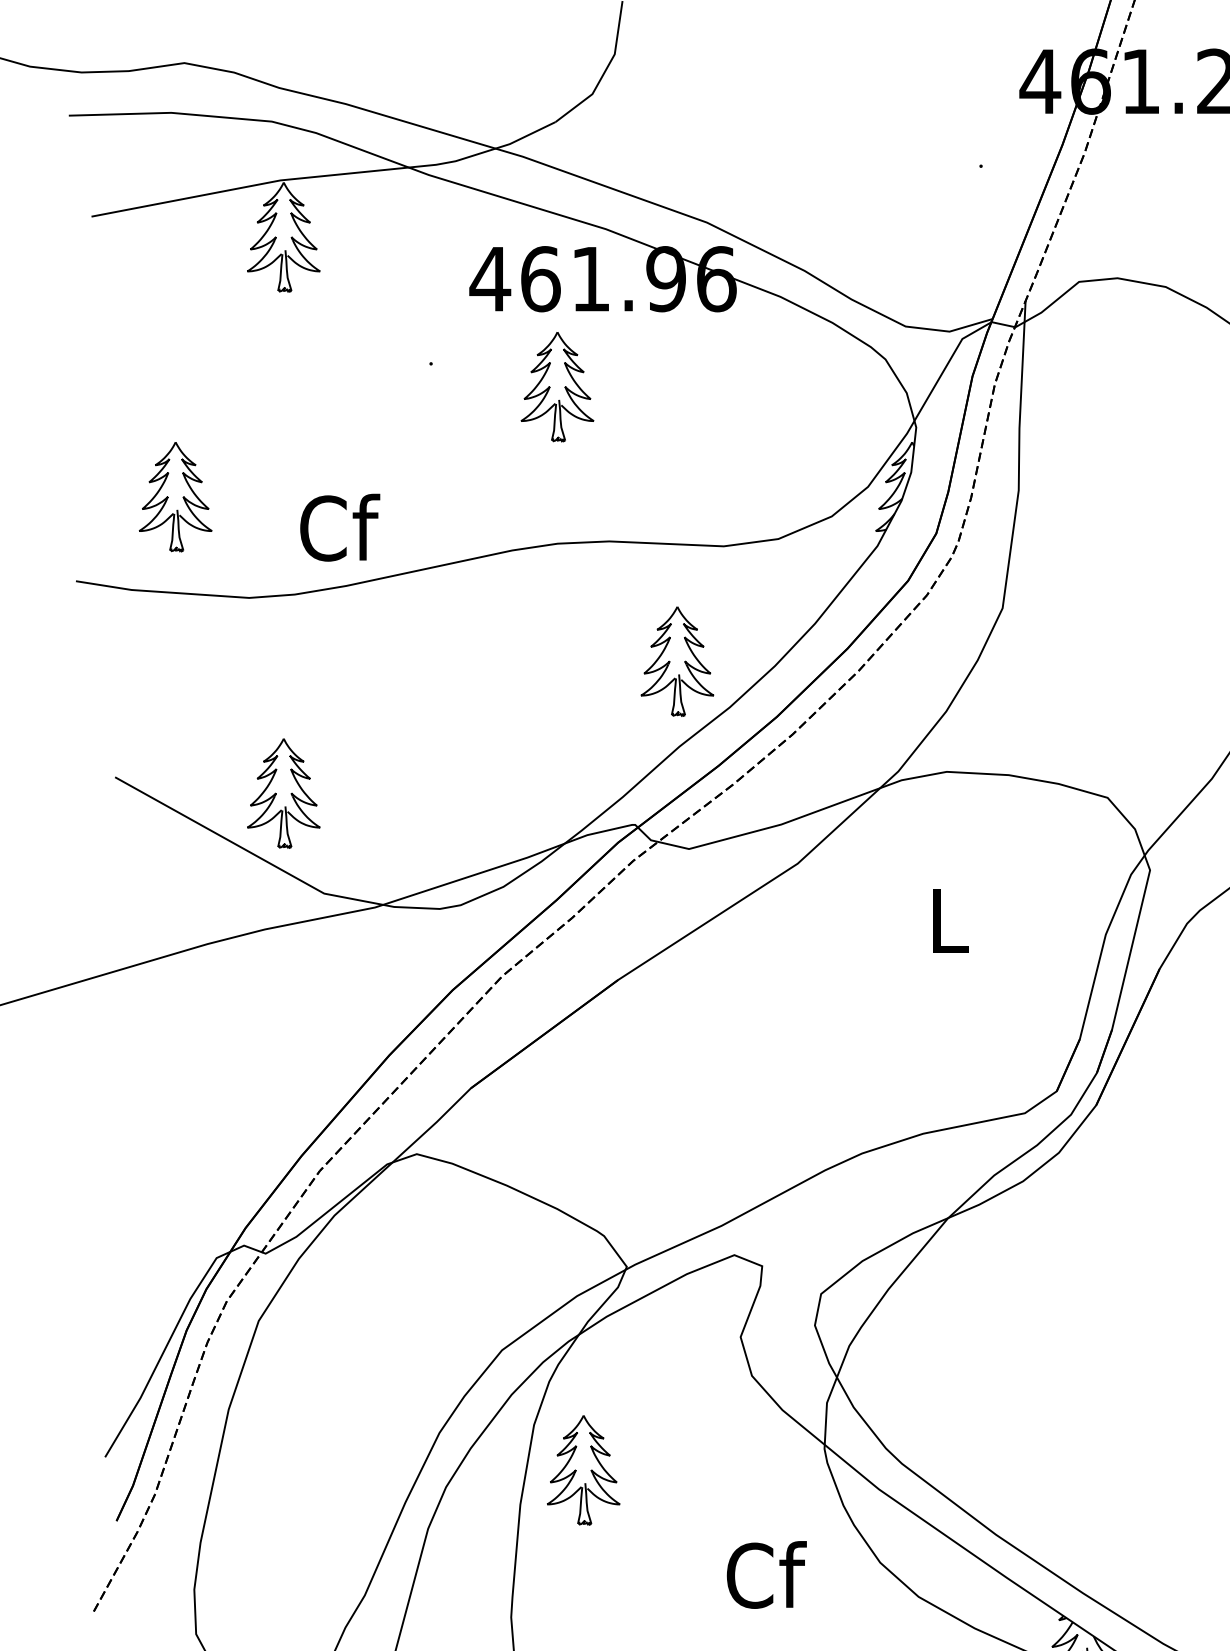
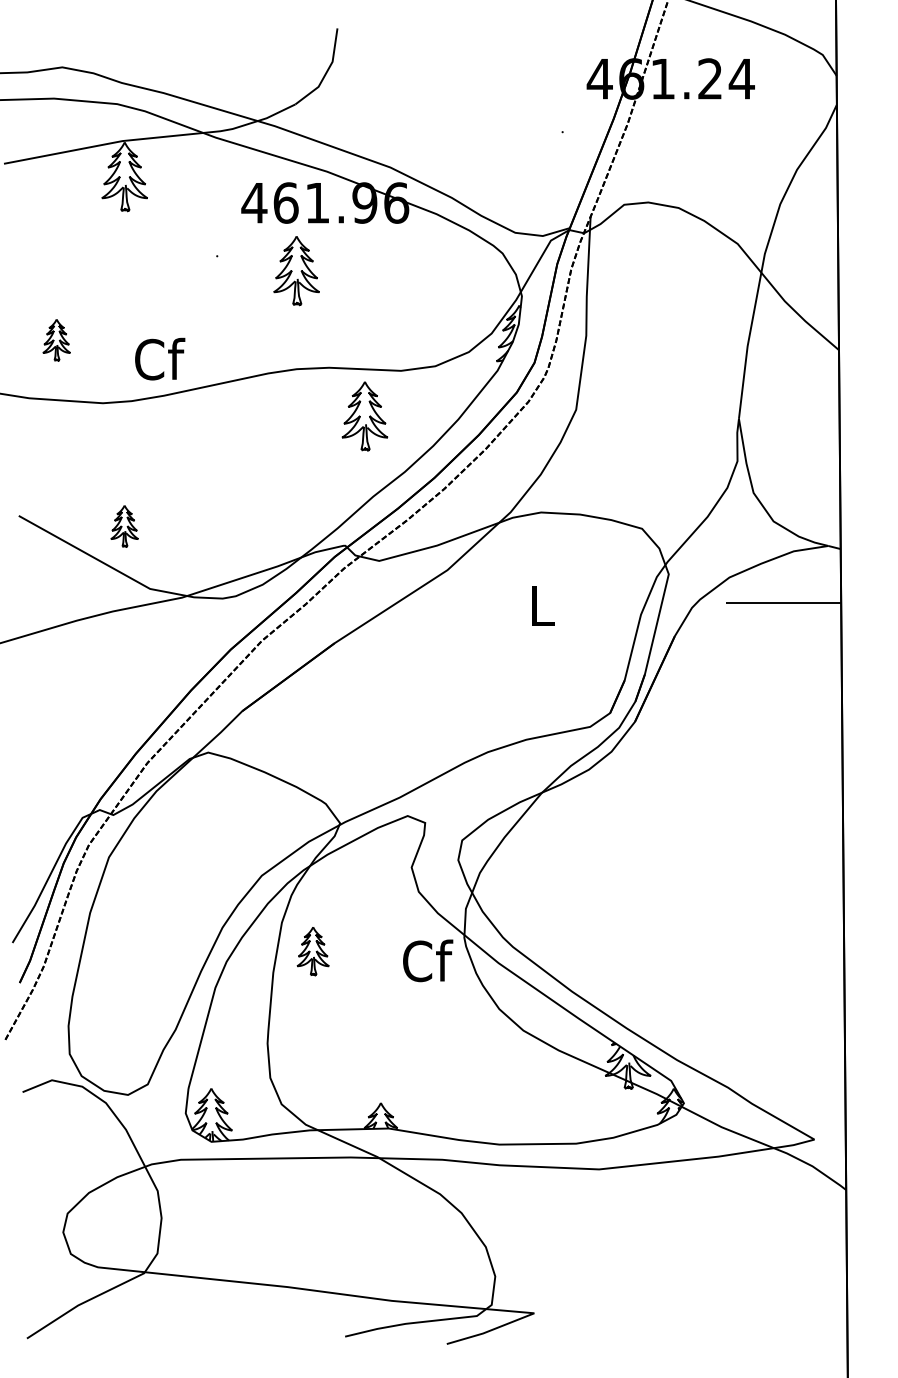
part: (175, 497) -> (56, 340), size x0.6
part: (676, 662) -> (364, 416), moved
part: (283, 794) -> (124, 526), size x0.6
part: (584, 1470) -> (313, 951), size x0.7
text: (767, 1574) -> (428, 960), moved

